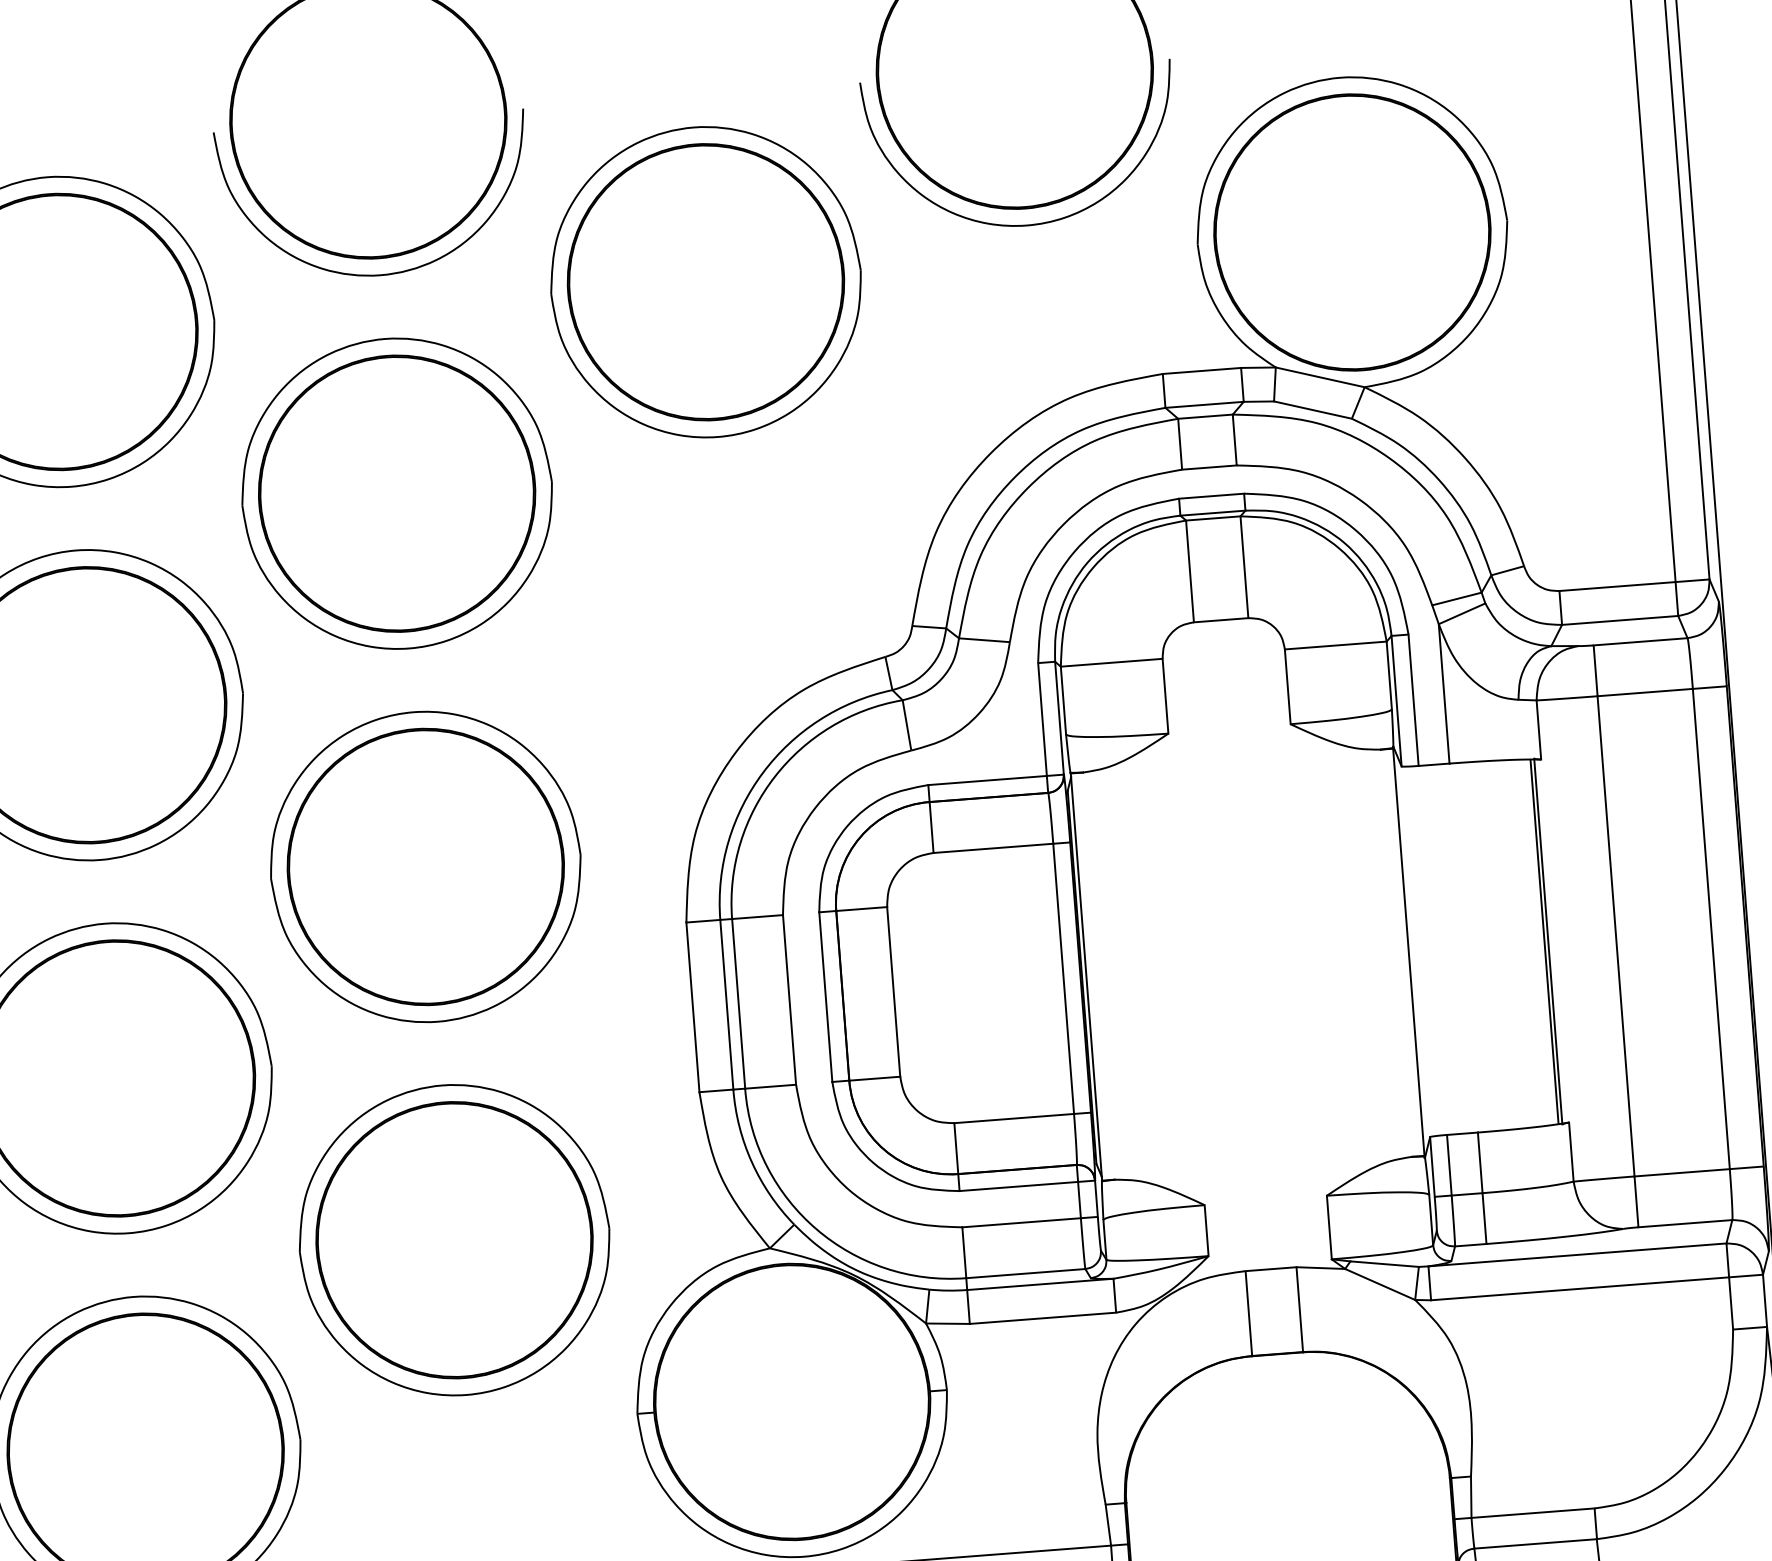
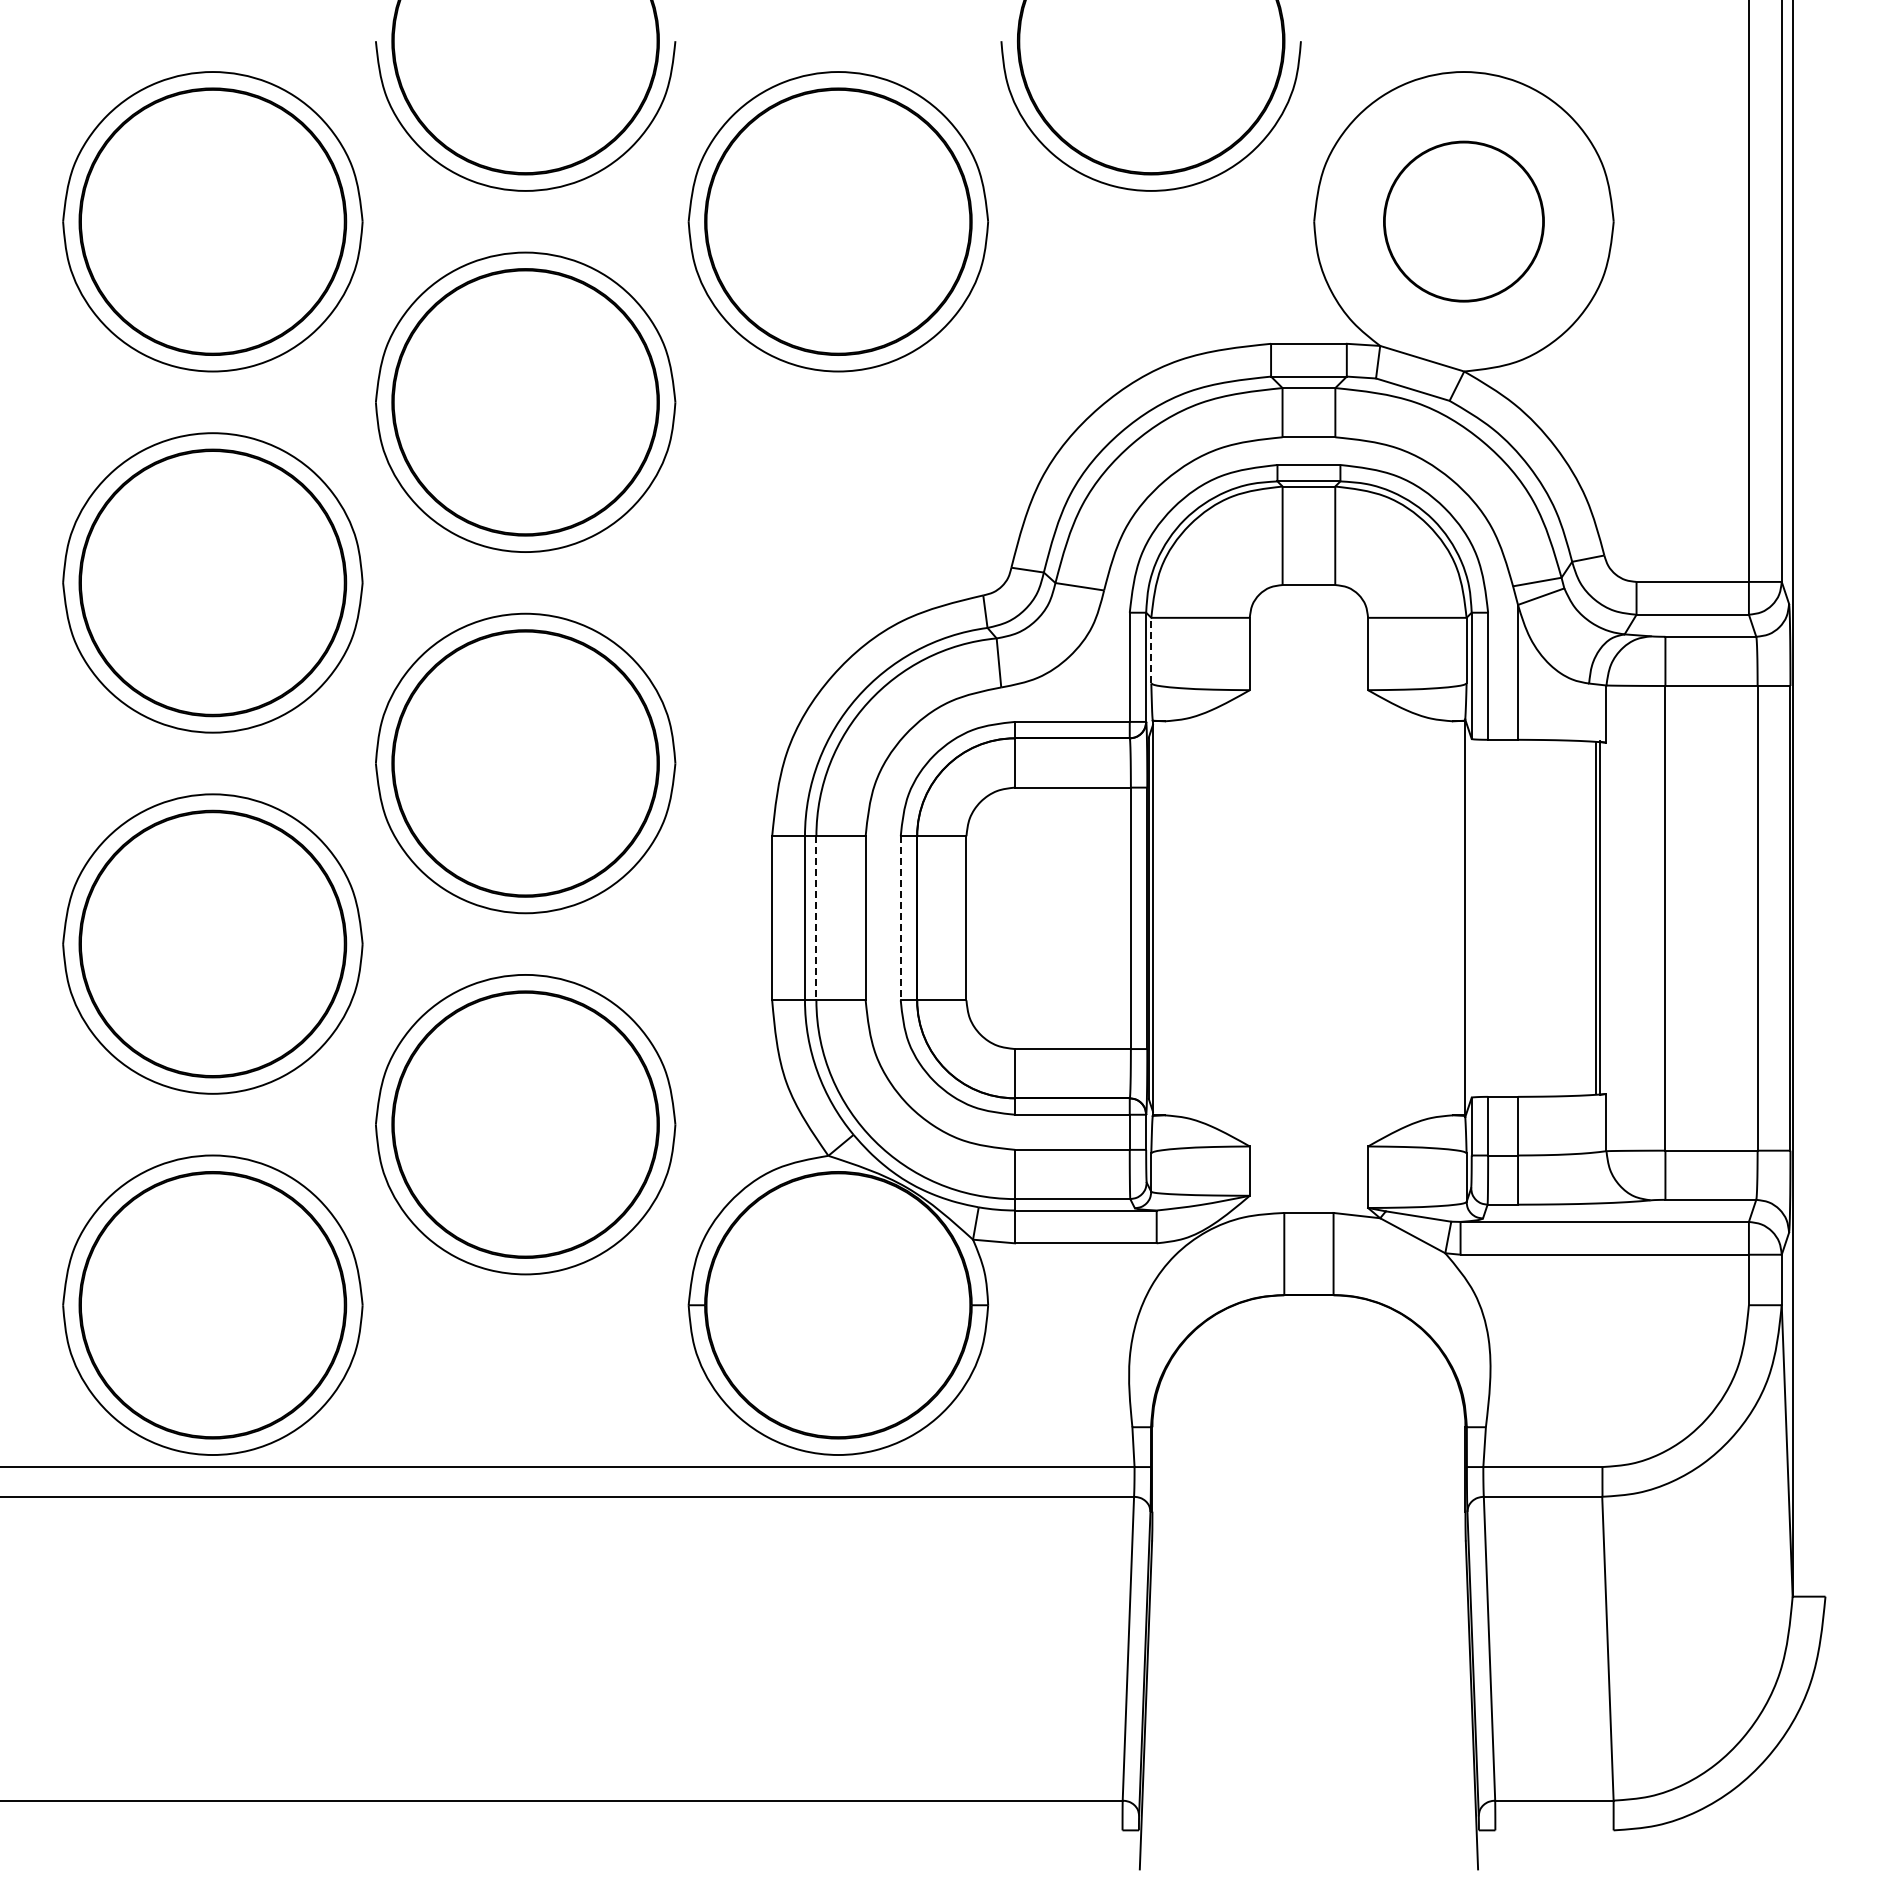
part: (1351, 232) -> (1463, 221), size x0.6
line: (1063, 700) -> (1151, 650), solid -> dashed
line: (825, 997) -> (900, 918), solid -> dashed
line: (738, 1004) -> (816, 918), solid -> dashed

